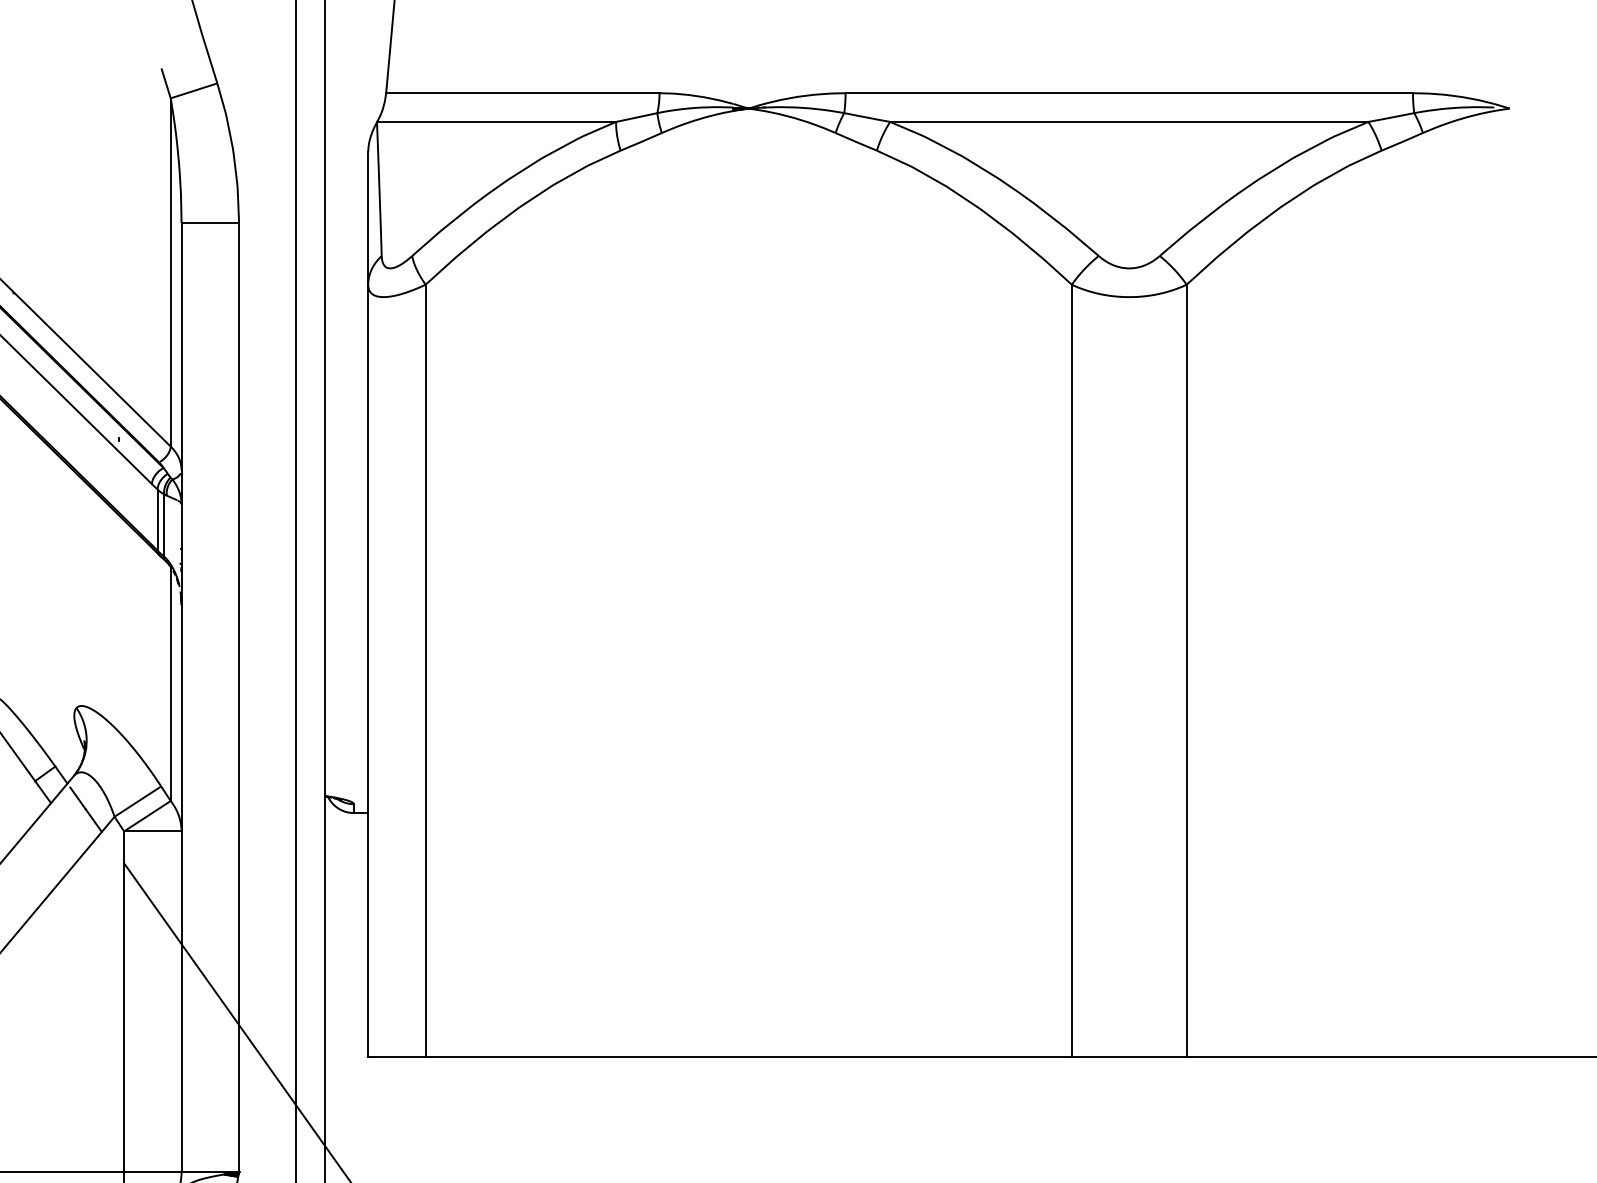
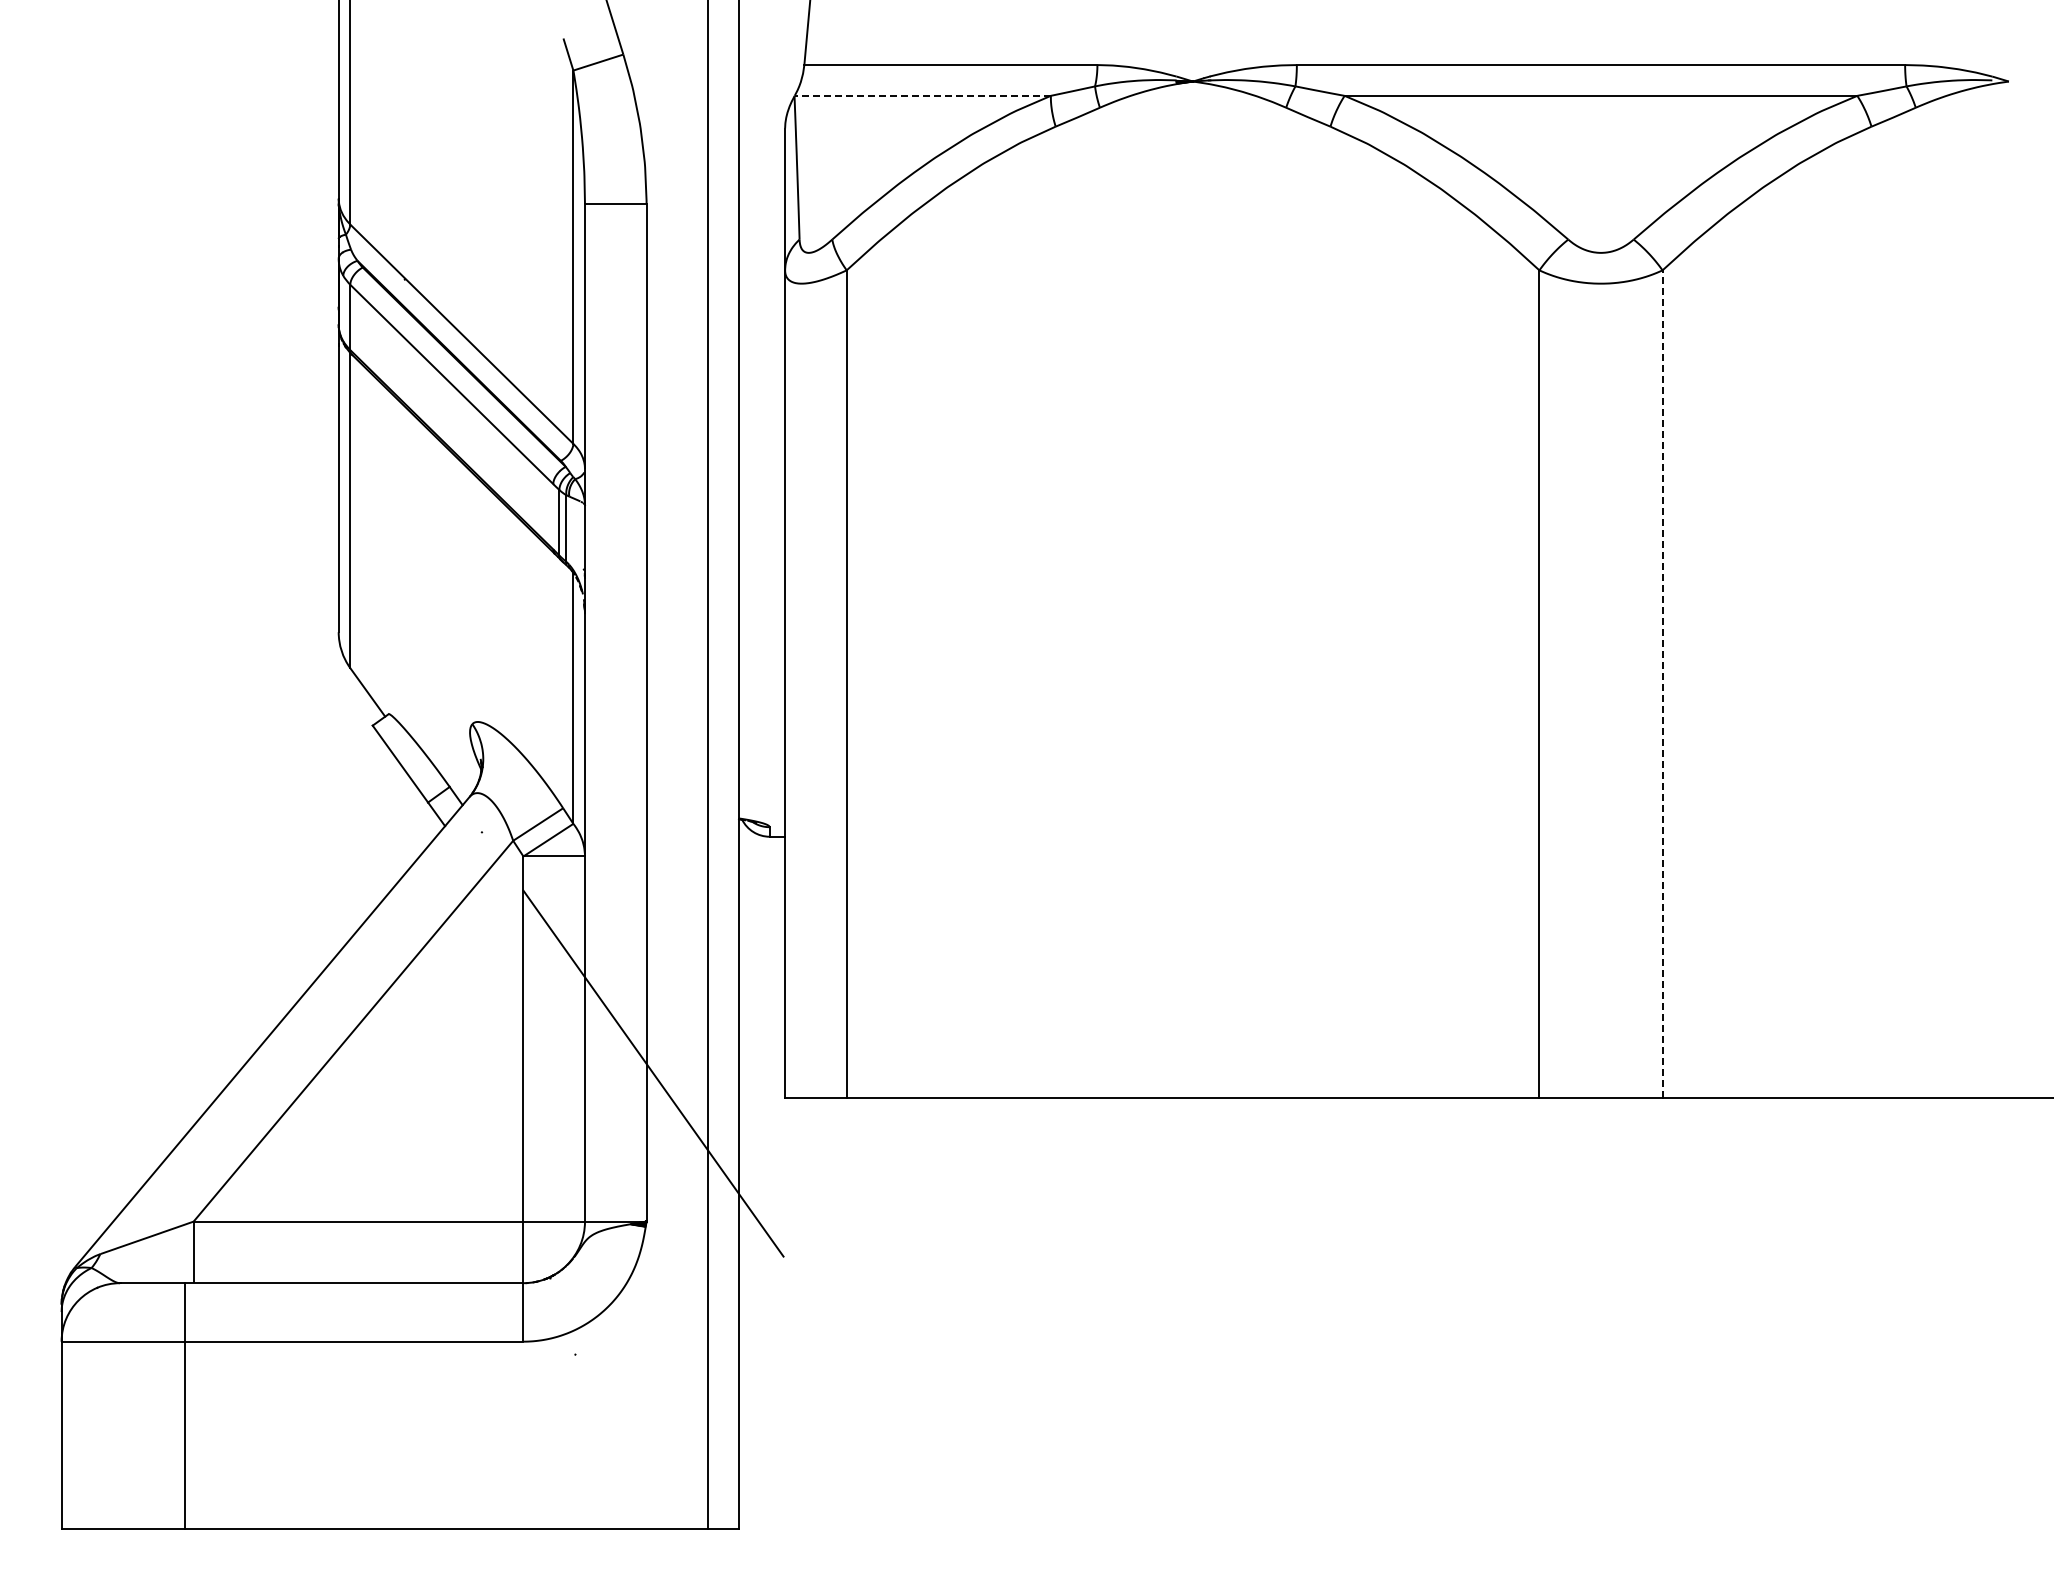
line: (496, 121) -> (922, 95), solid -> dashed
line: (1186, 670) -> (1662, 683), solid -> dashed
line: (85, 810) -> (482, 833), removed

